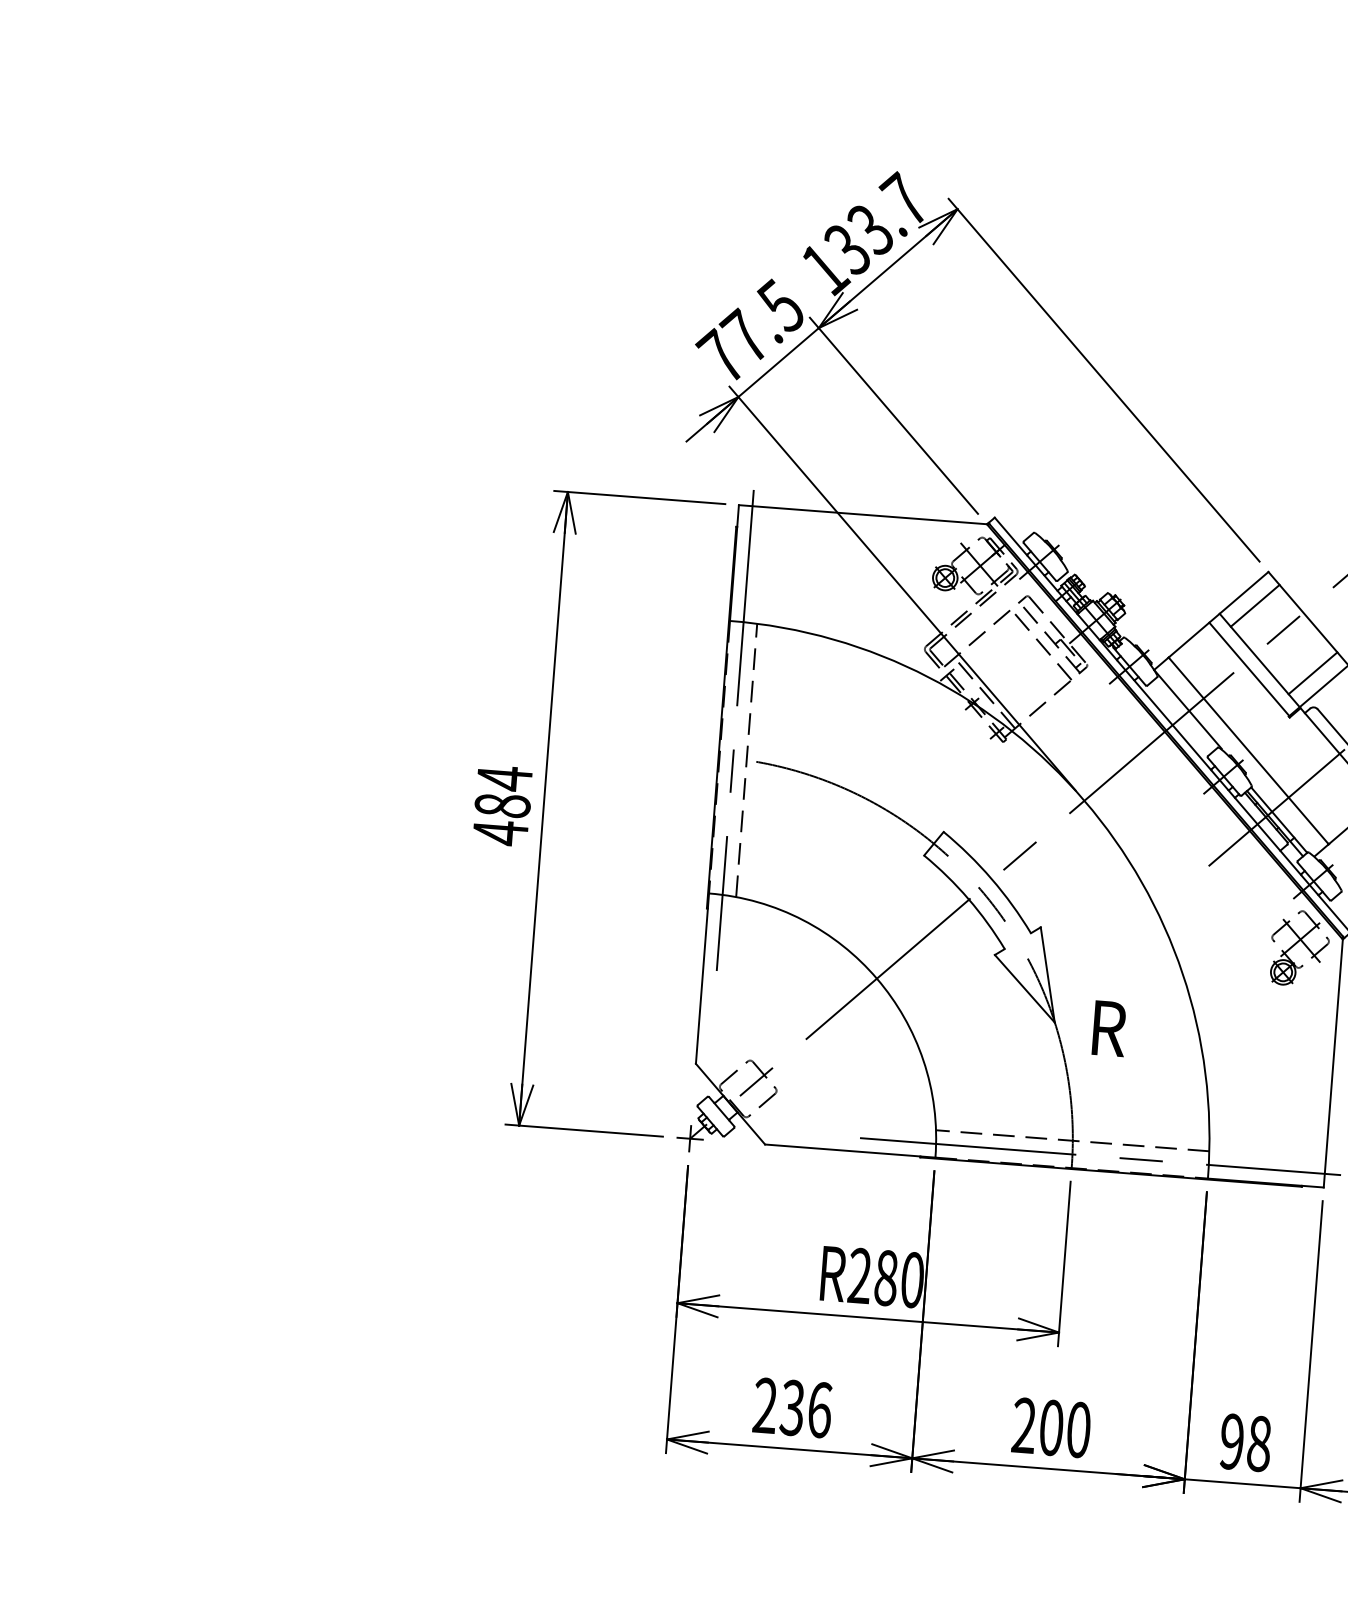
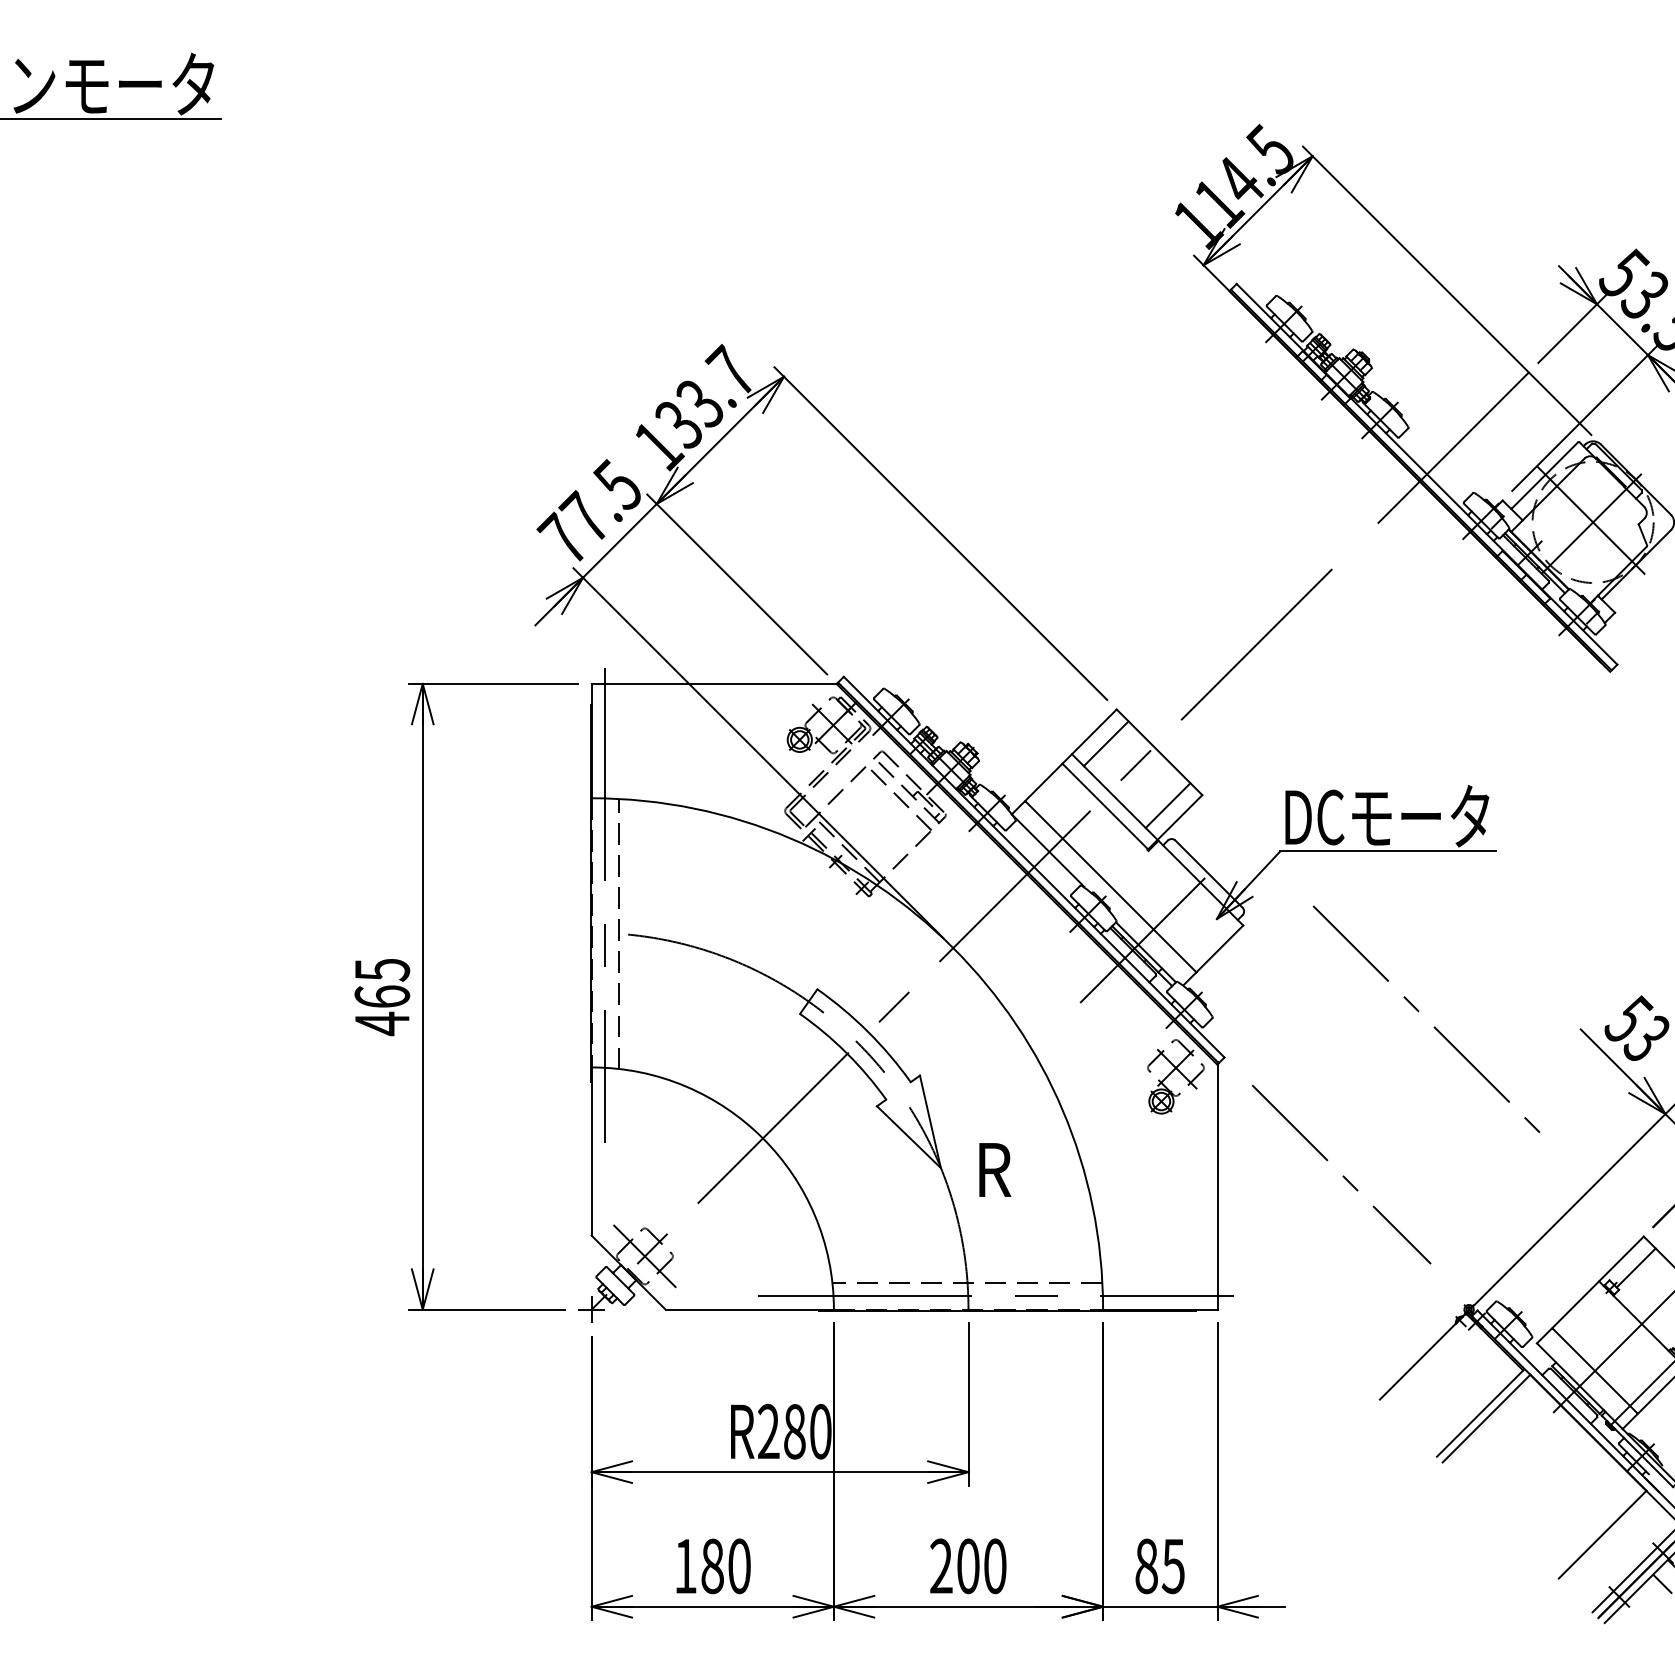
text: (503, 791) -> (382, 982), 484 -> 465
line: (747, 1087) -> (644, 1255), added
text: (792, 1408) -> (712, 1566), 236 -> 180
text: (1245, 1442) -> (1159, 1566), 98 -> 85

